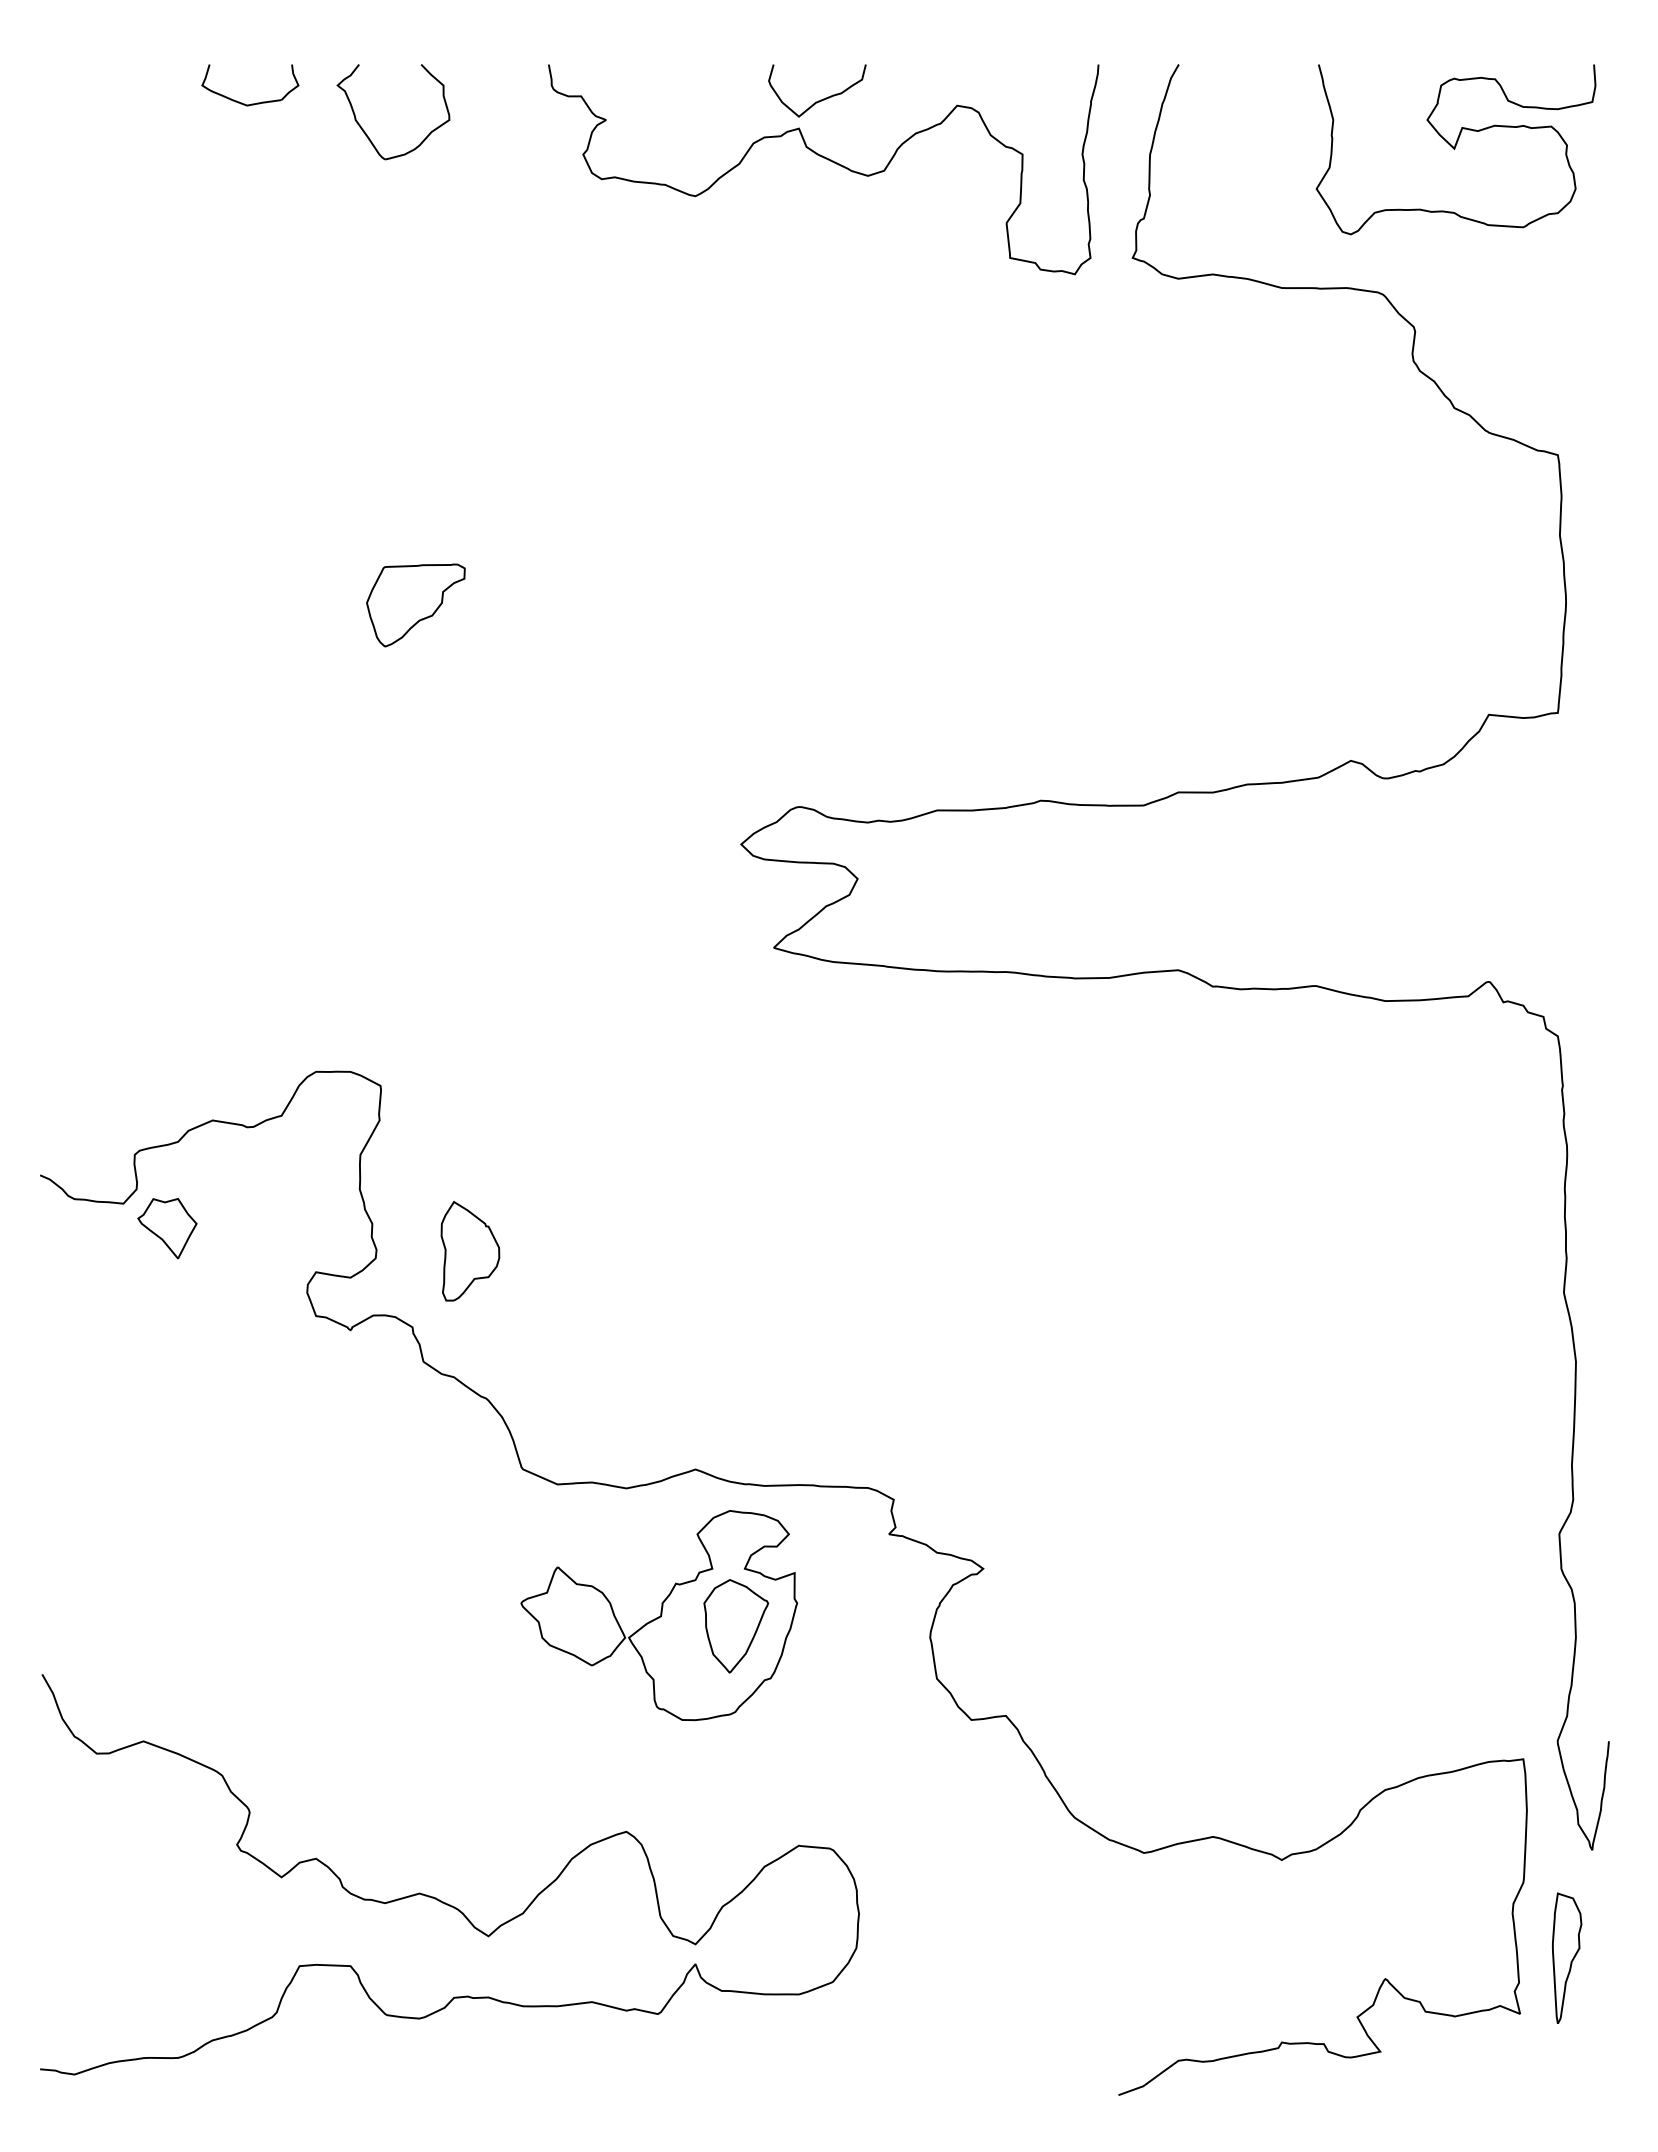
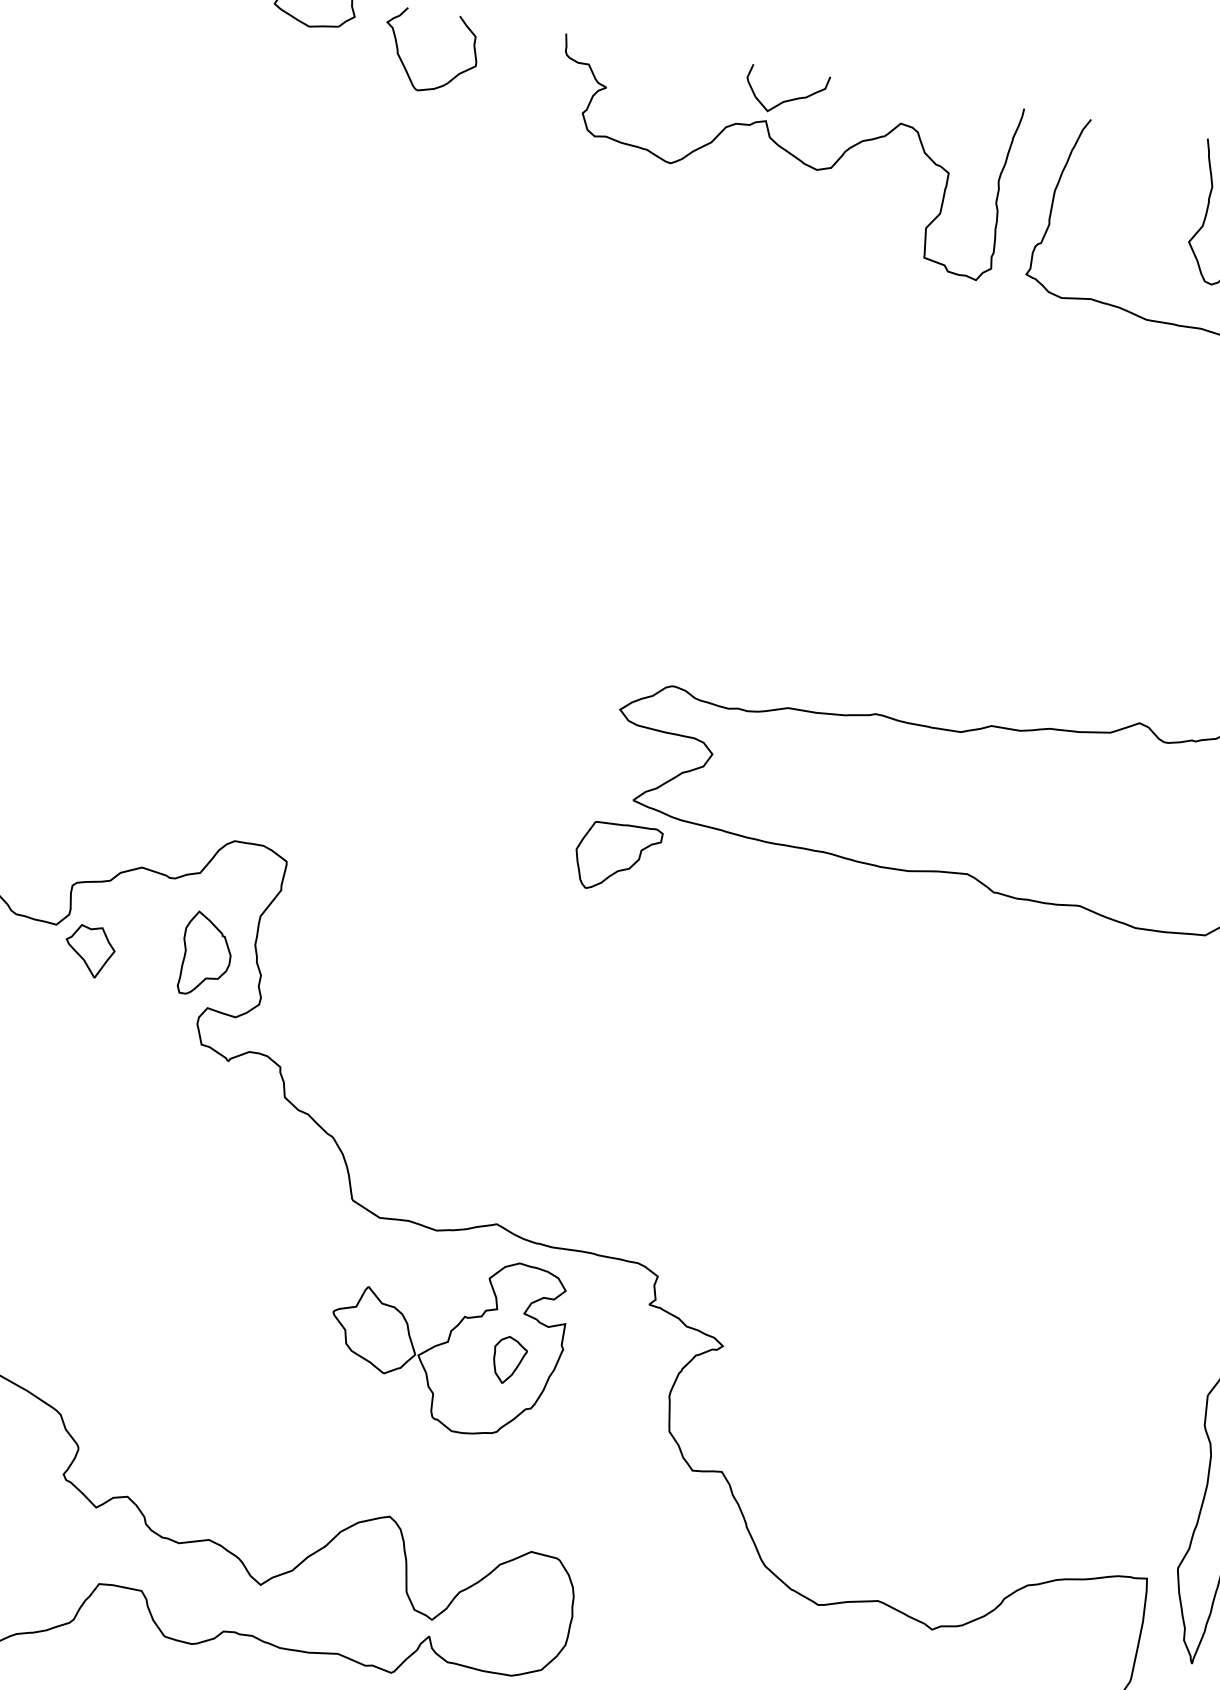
part: (415, 605) -> (616, 858), moved
part: (470, 1251) -> (206, 955), moved
part: (735, 1626) -> (508, 1360), size x0.6

